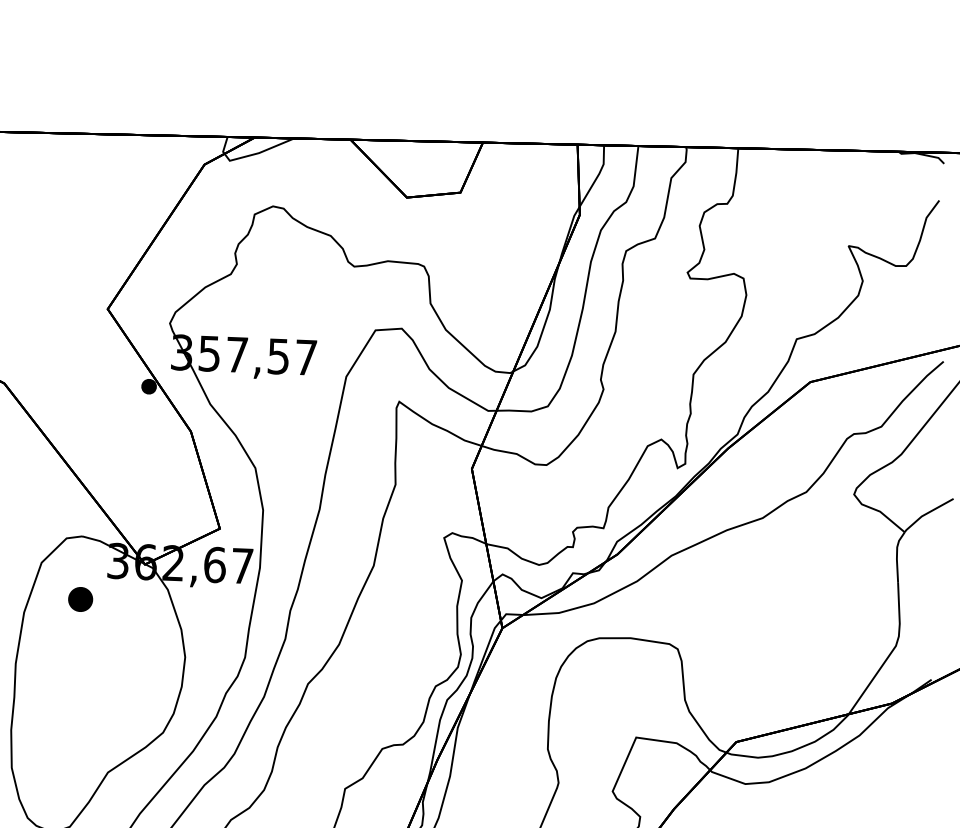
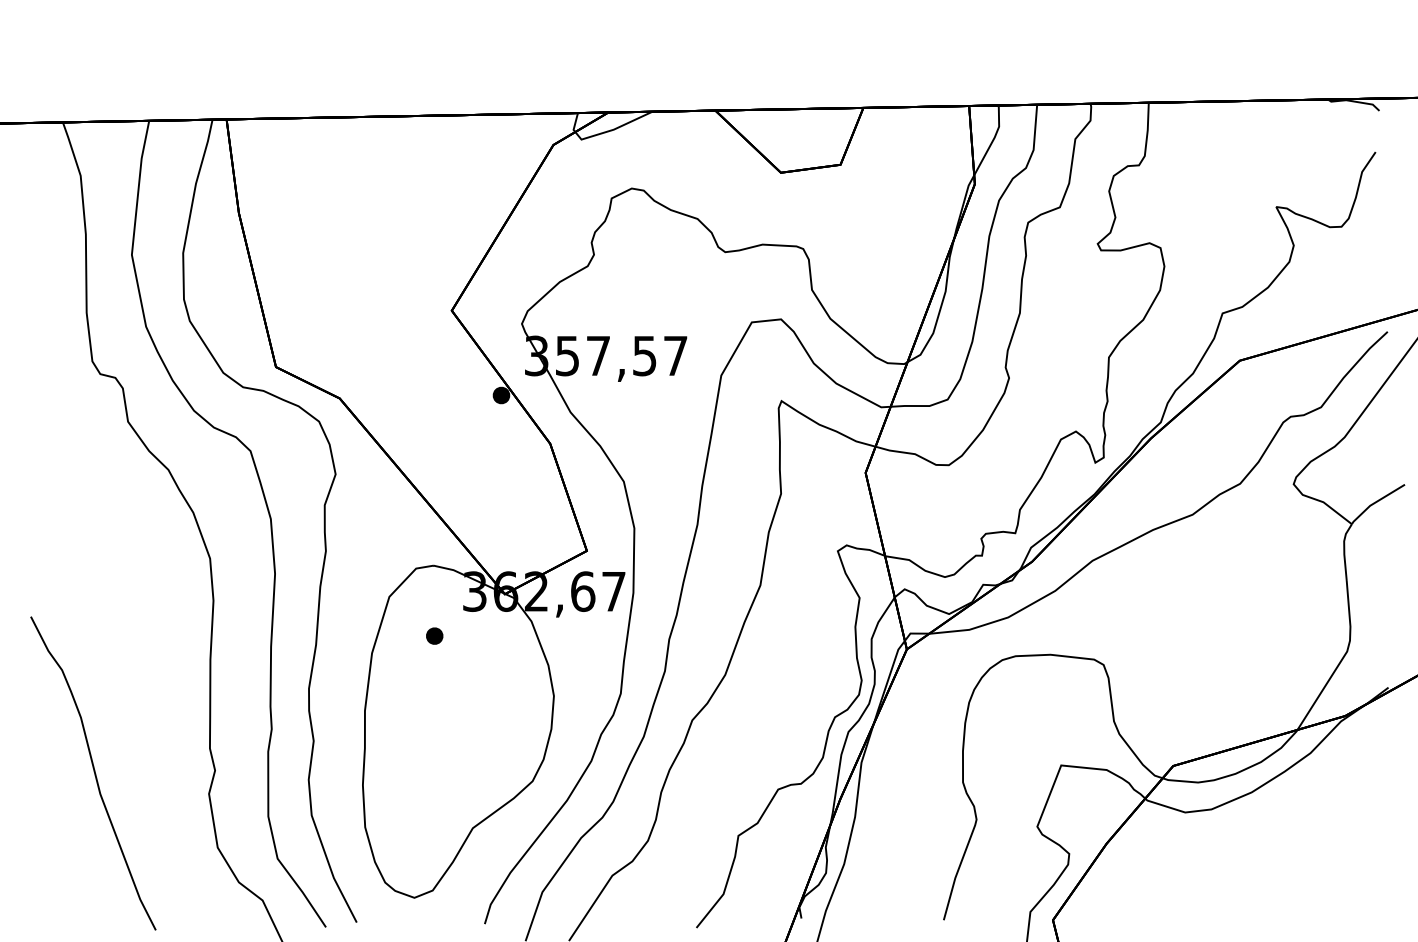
part: (80, 598) -> (434, 635), size x0.62

